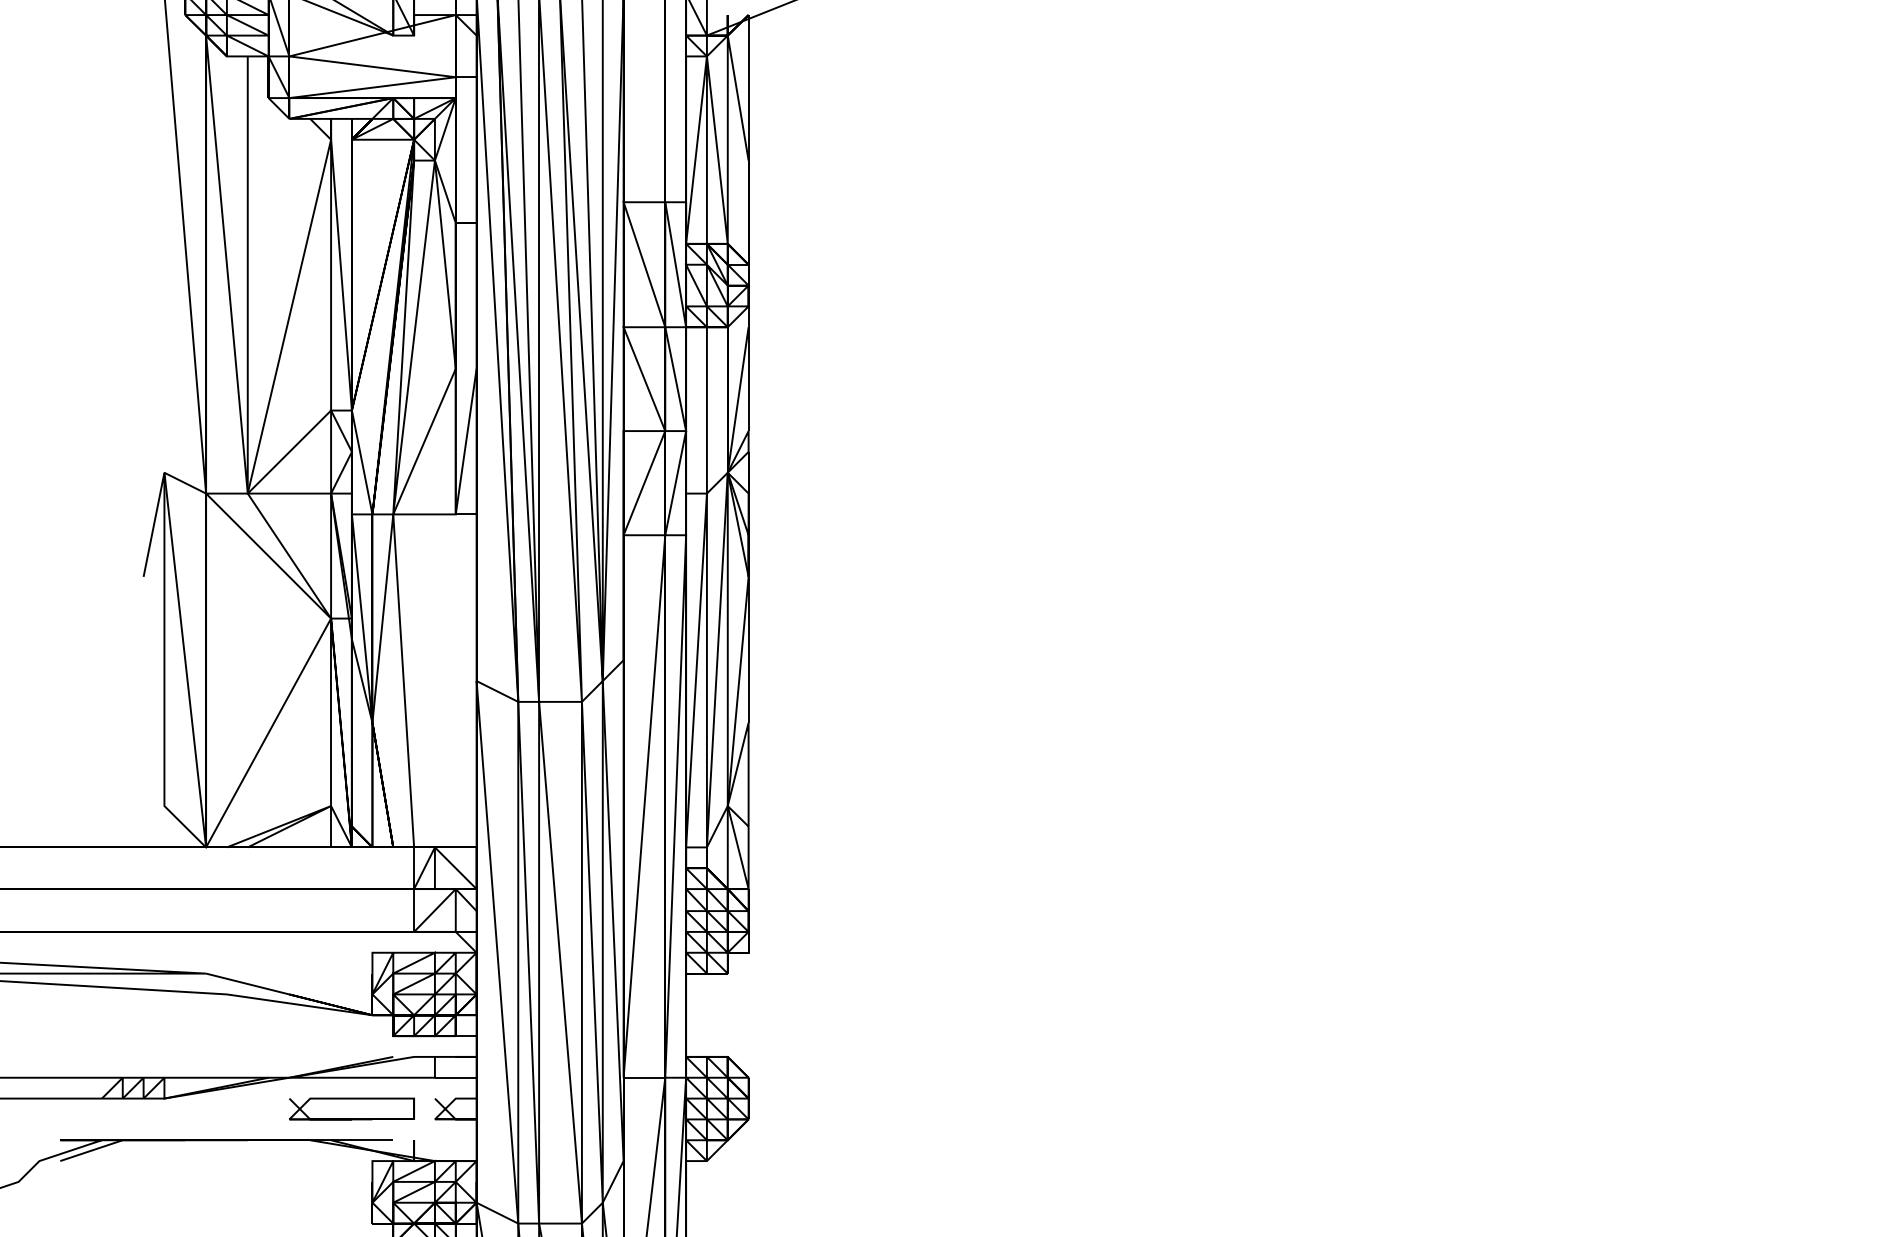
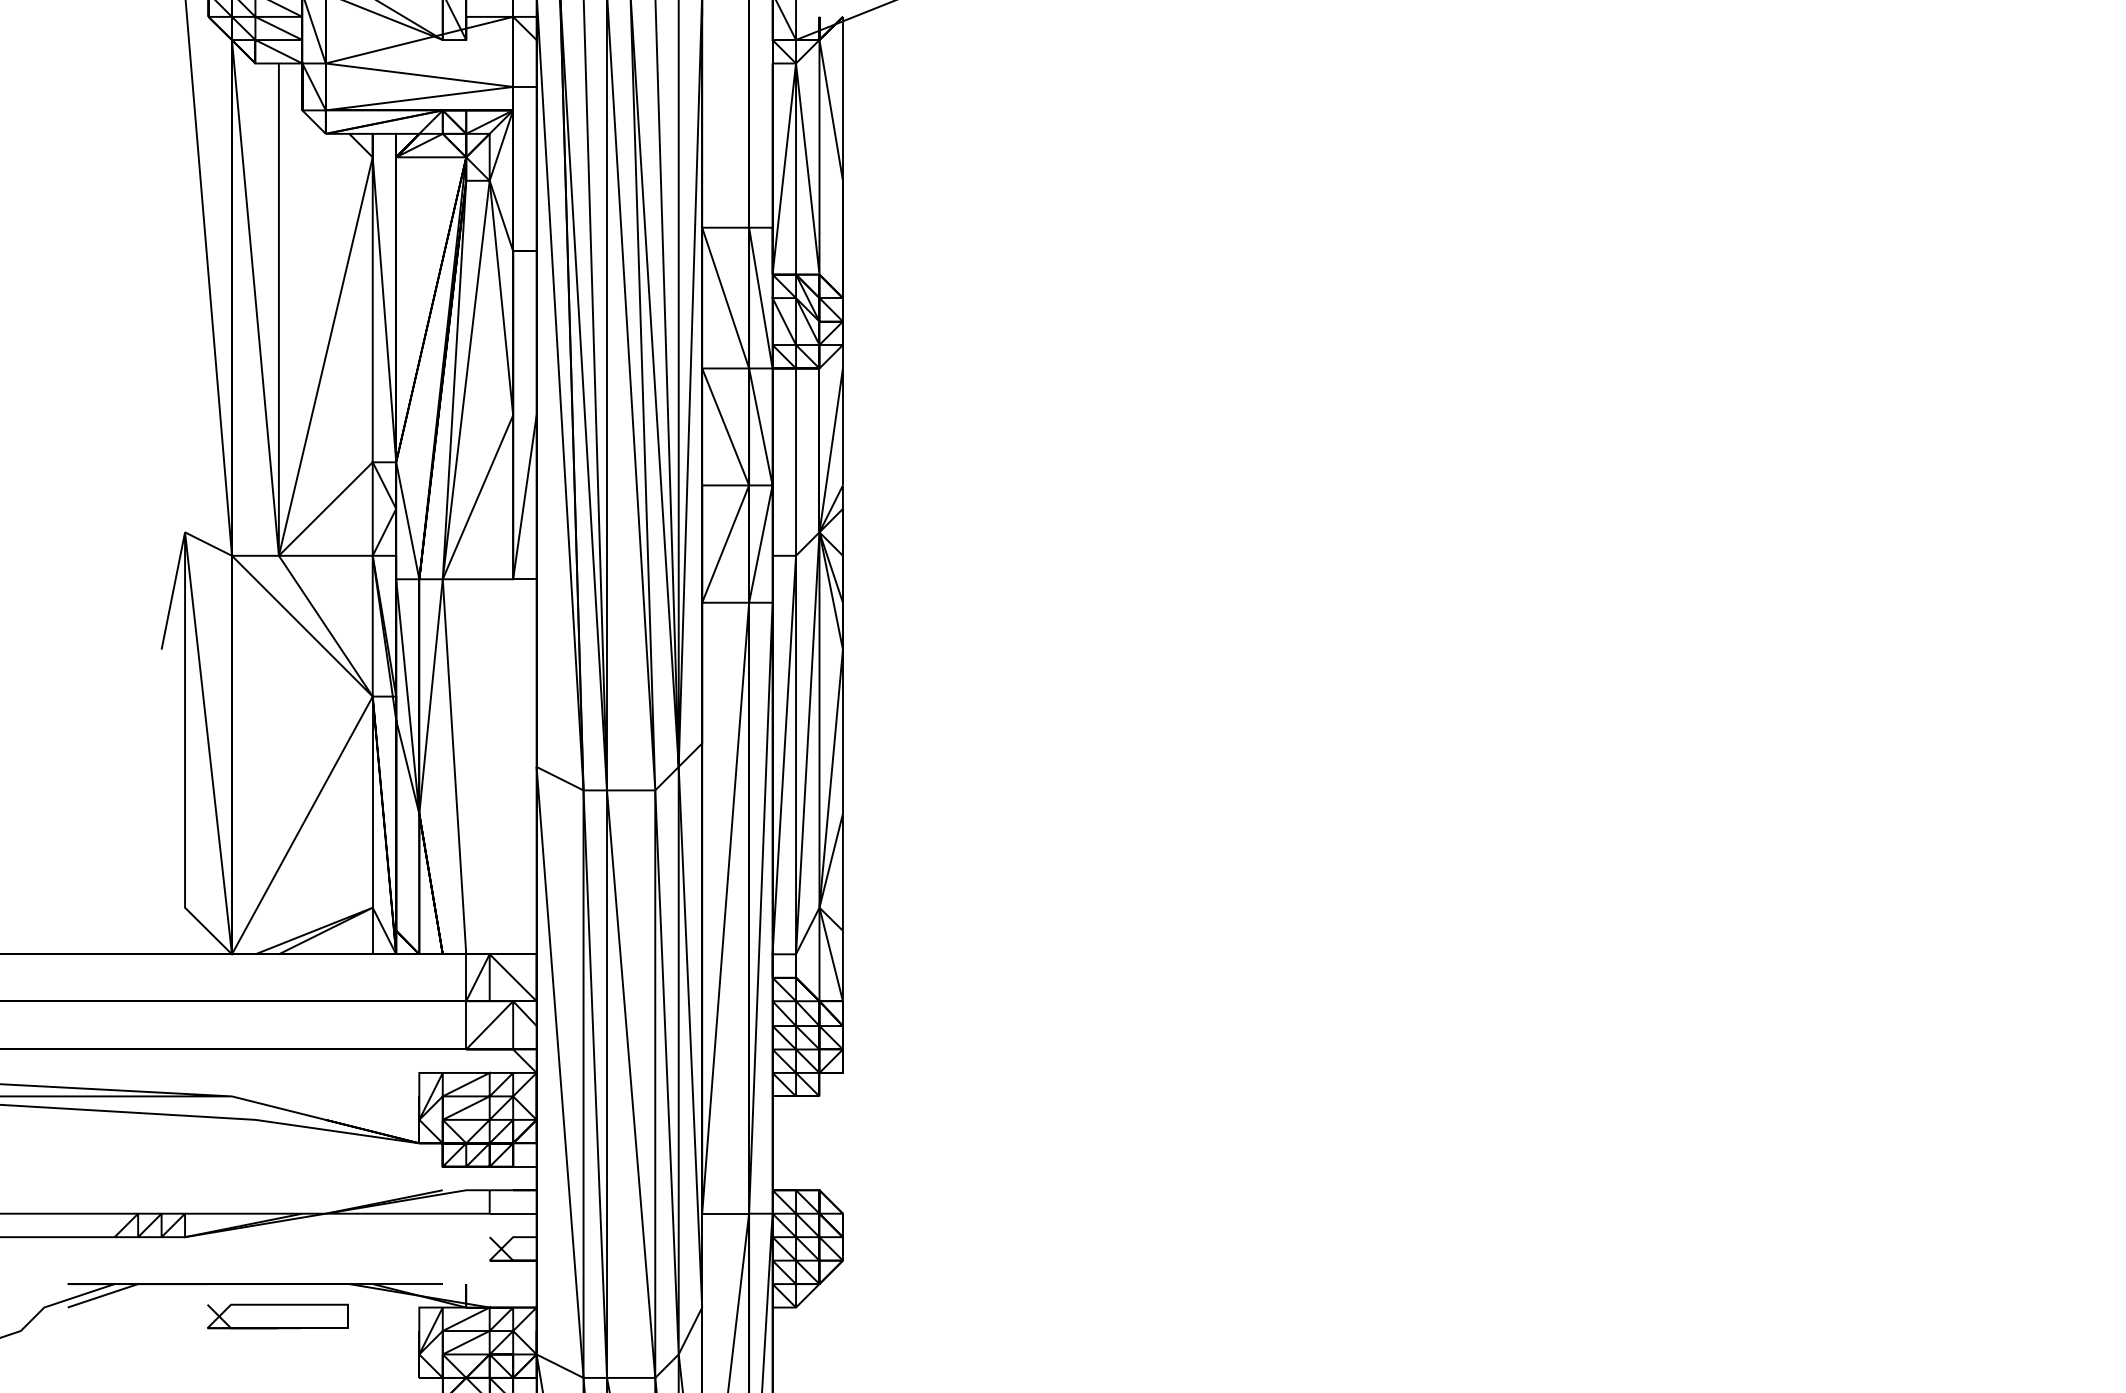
part: (351, 1108) -> (277, 1315), moved

